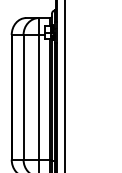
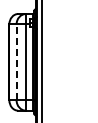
line: (23, 97) -> (16, 62), solid -> dashed

